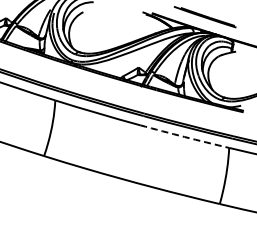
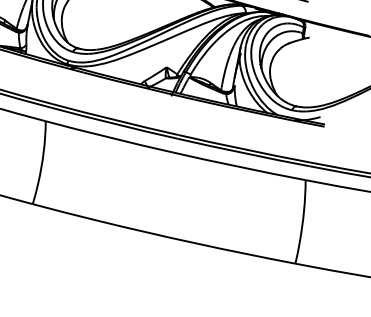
arc: (184, 136) -> (238, 166), dashed -> solid

